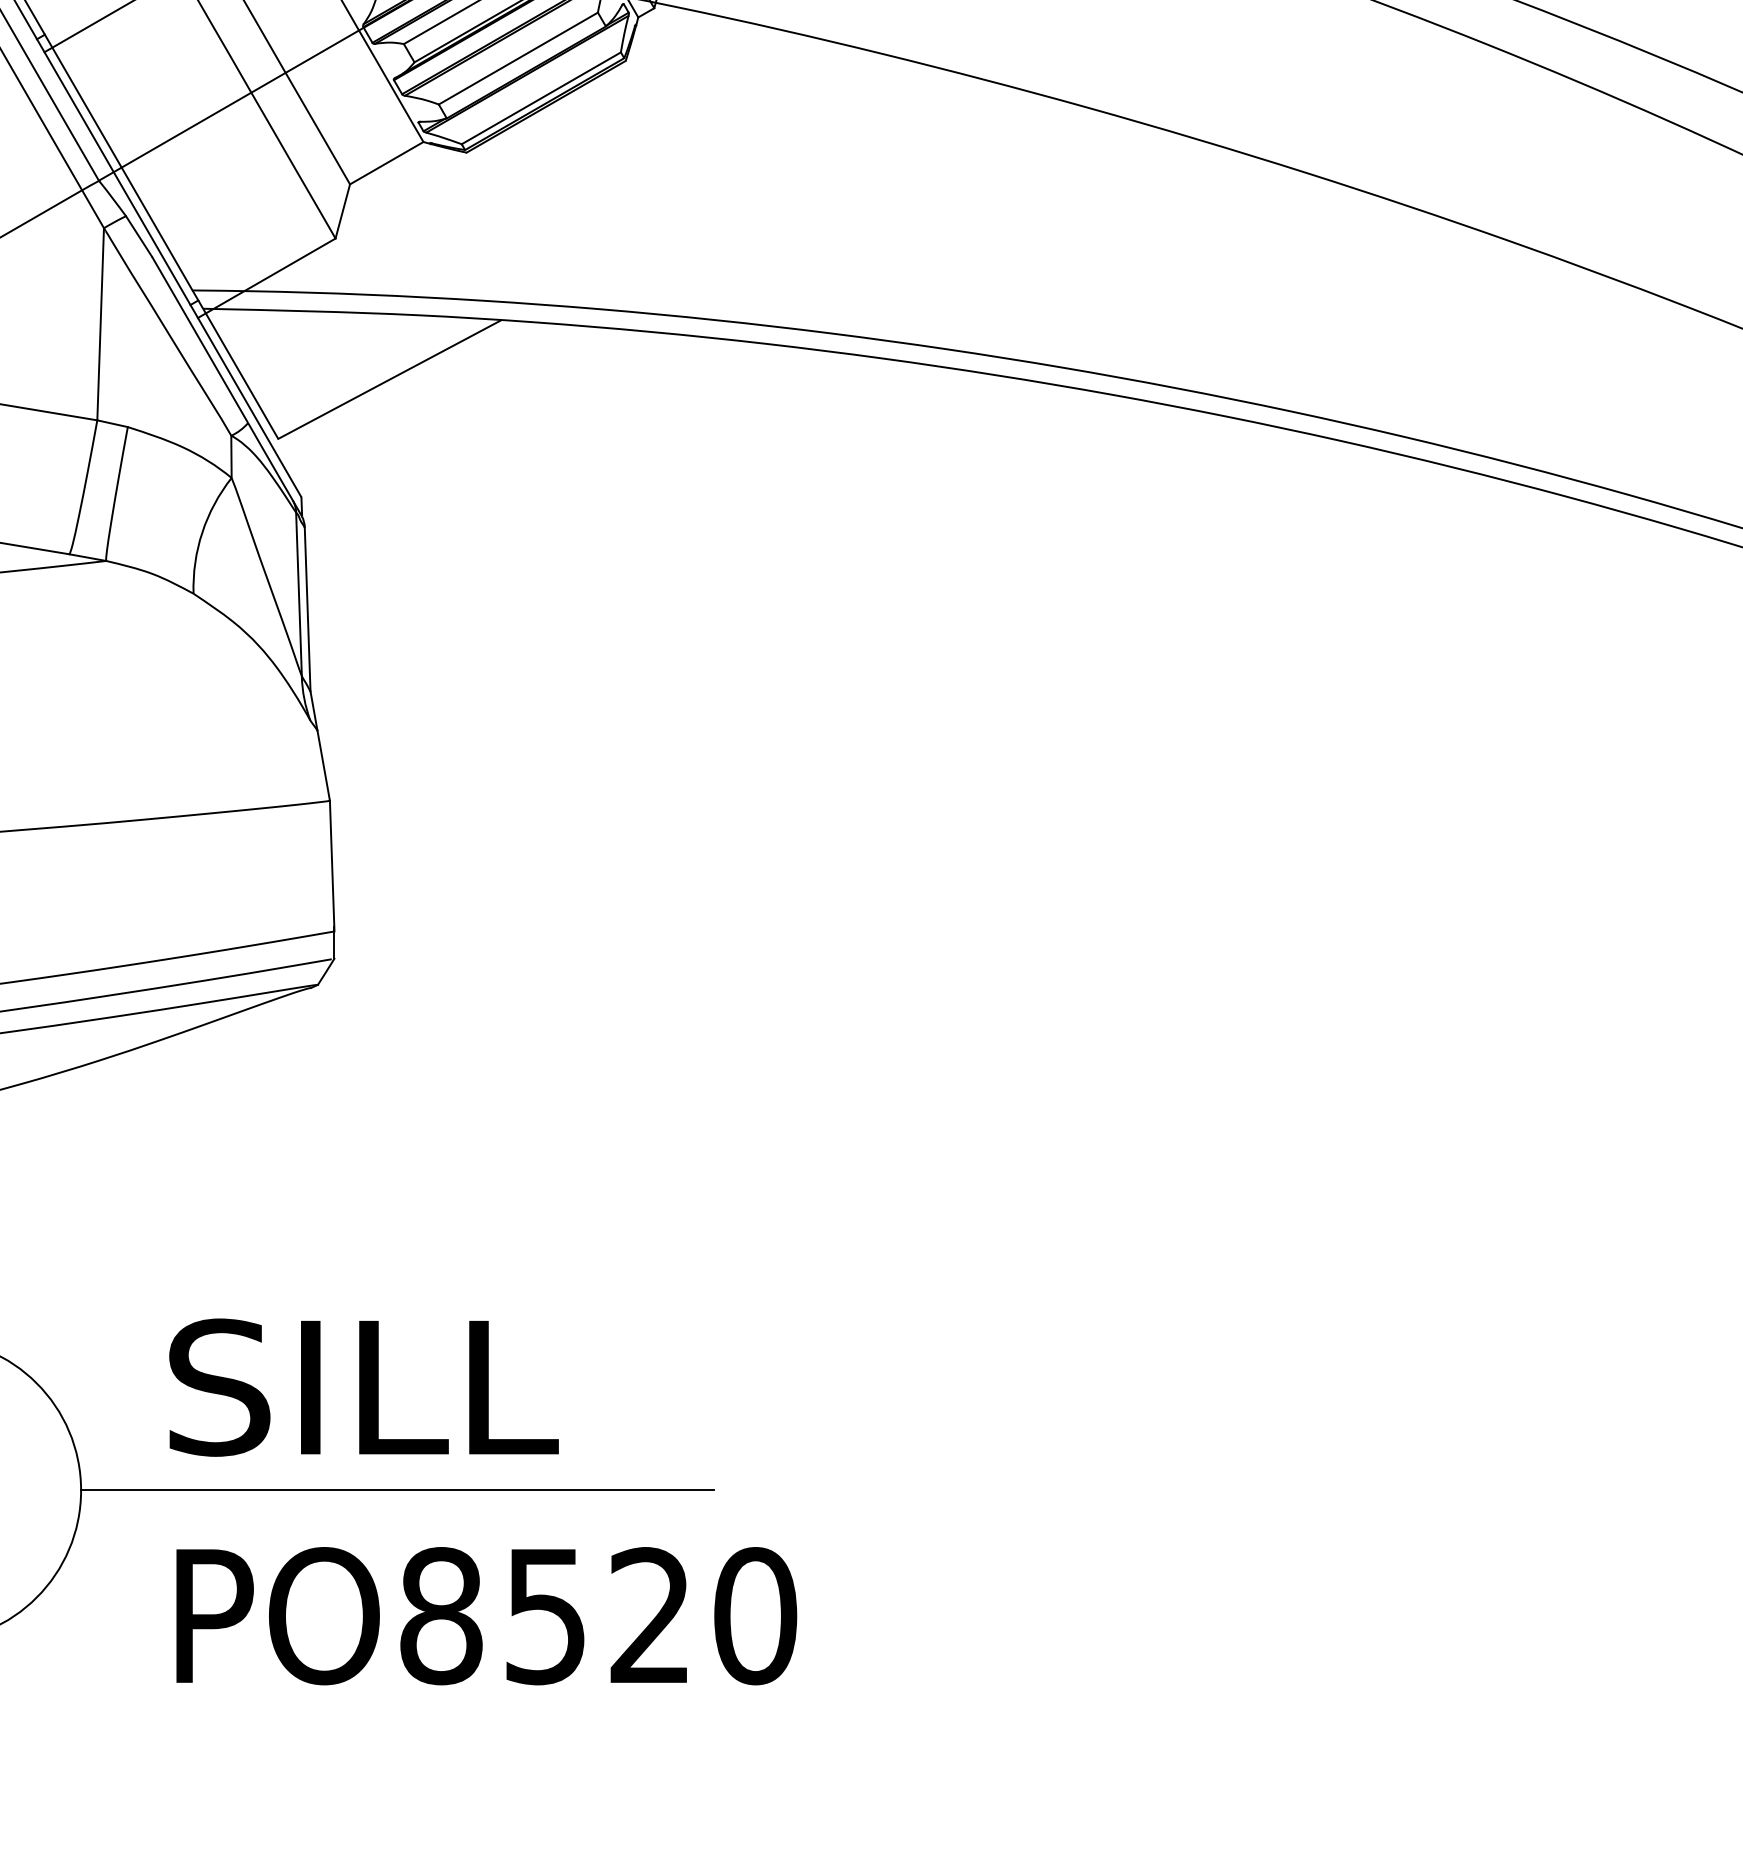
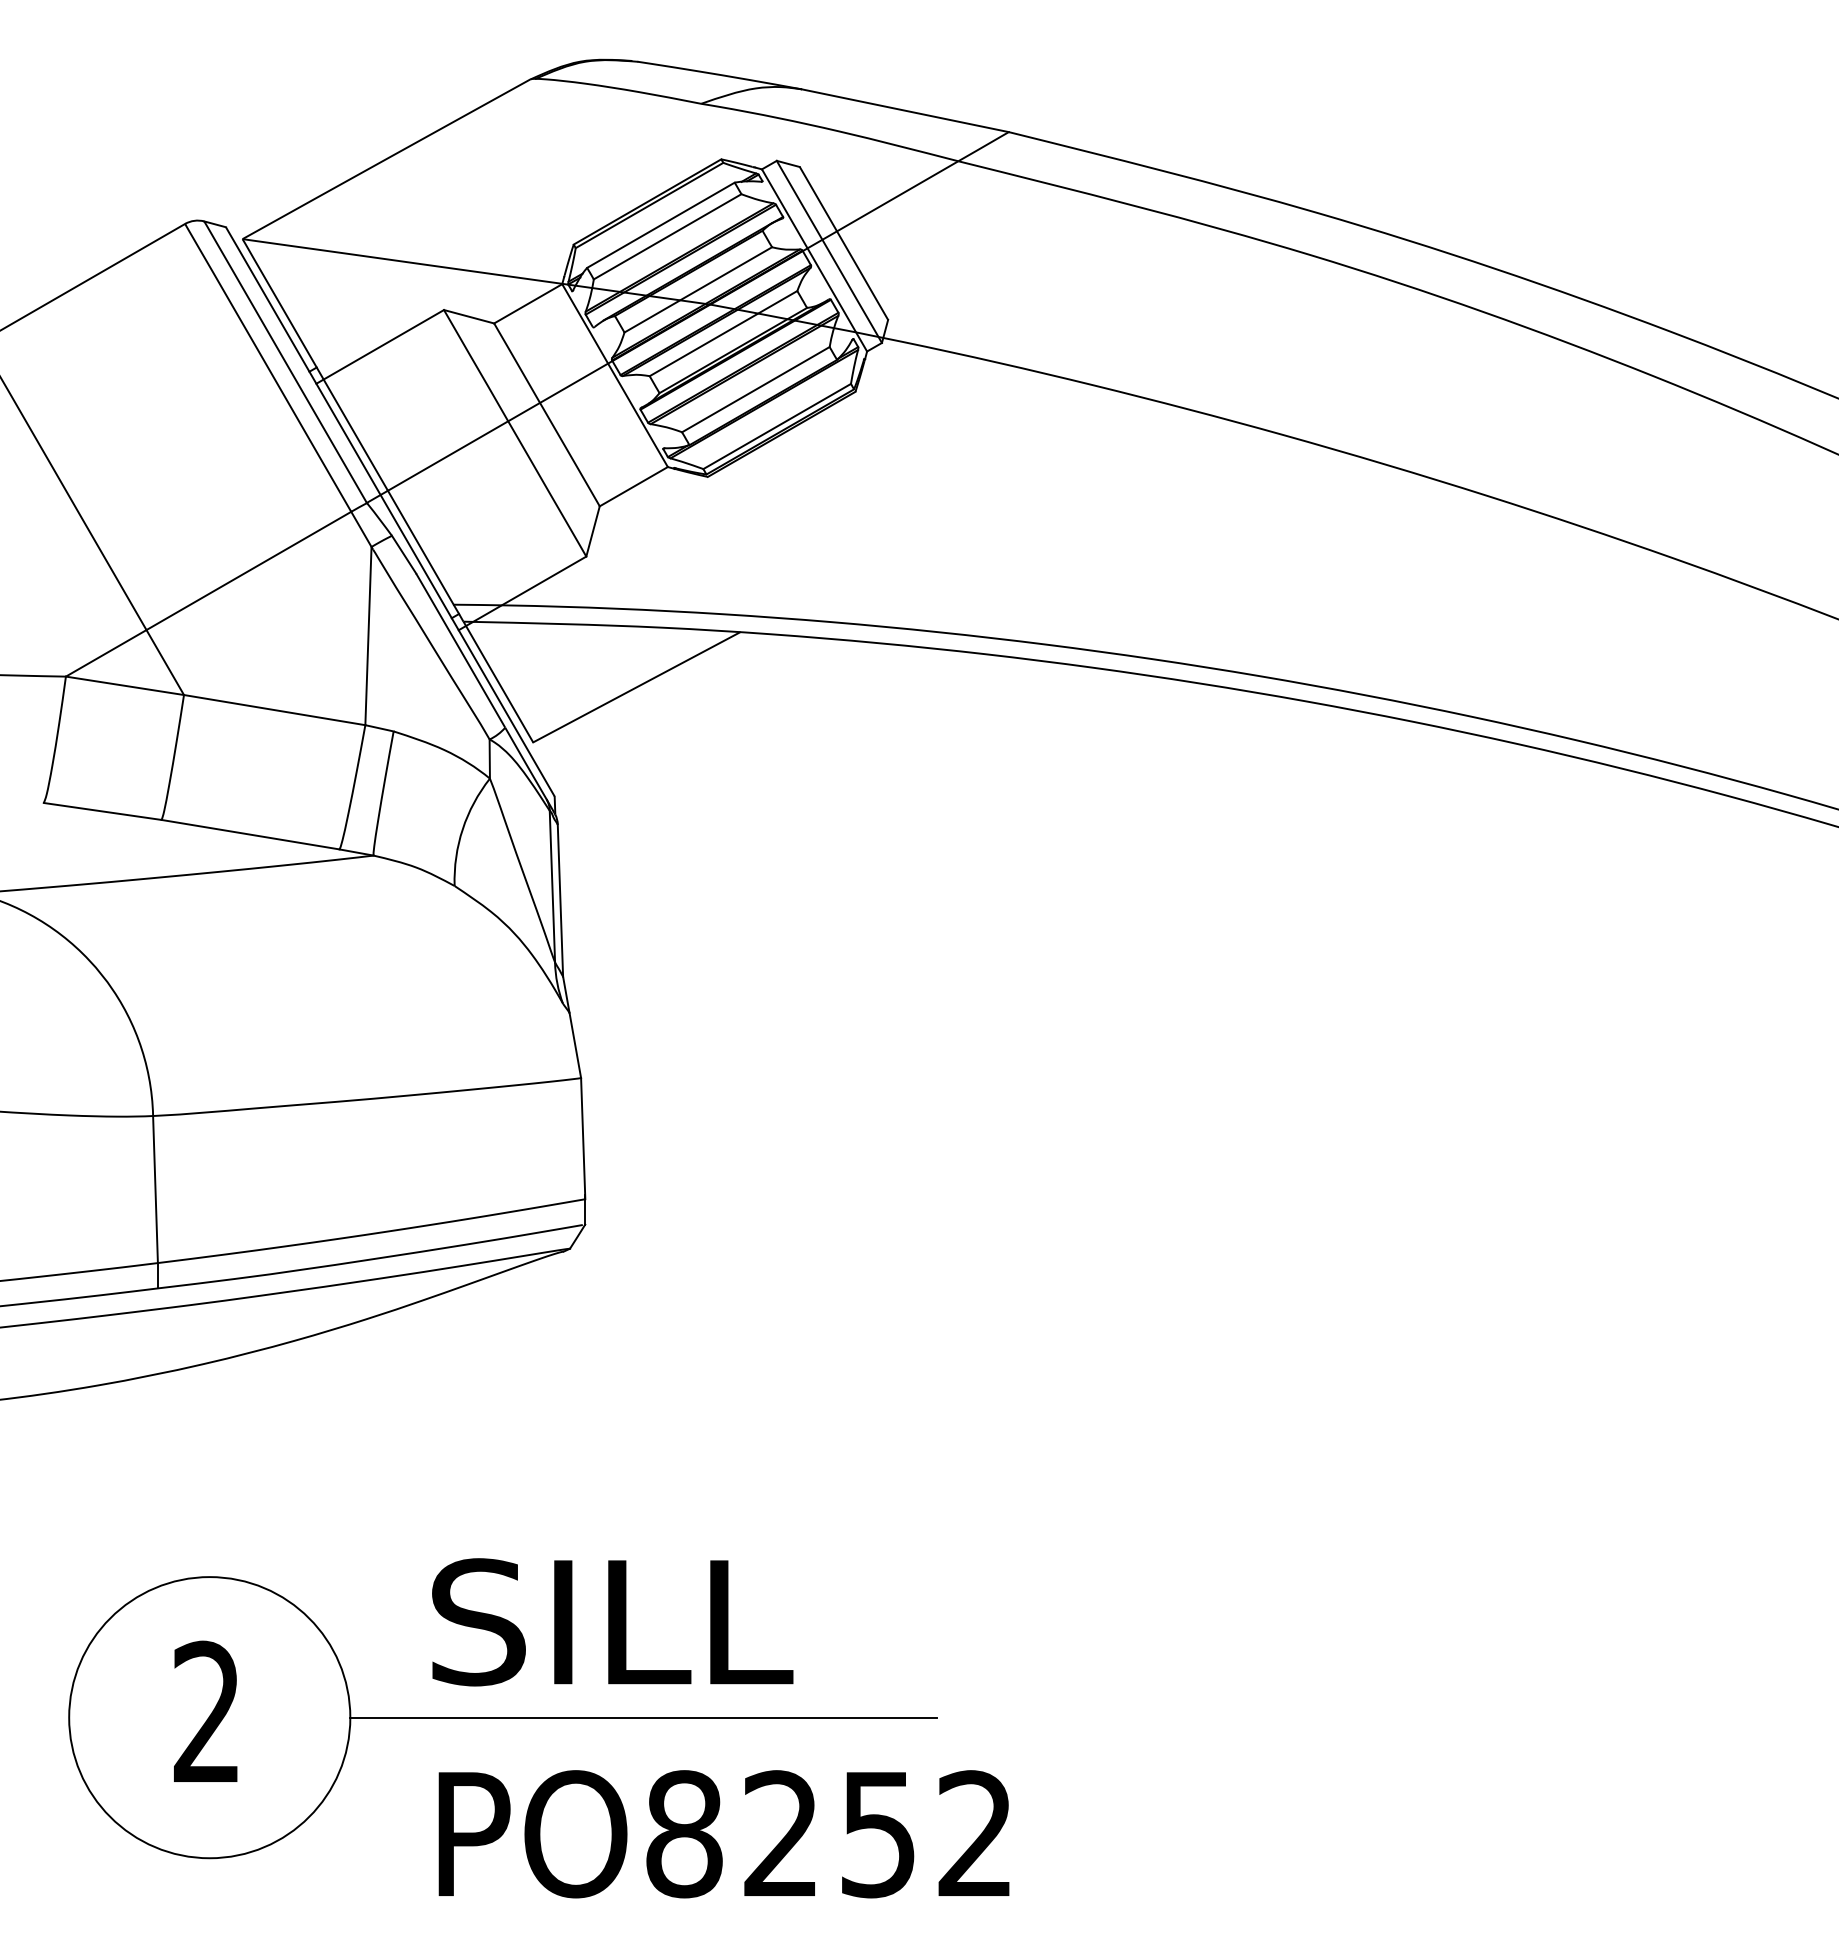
text: (651, 1616) -> (879, 1834), PO8520 -> PO8252

